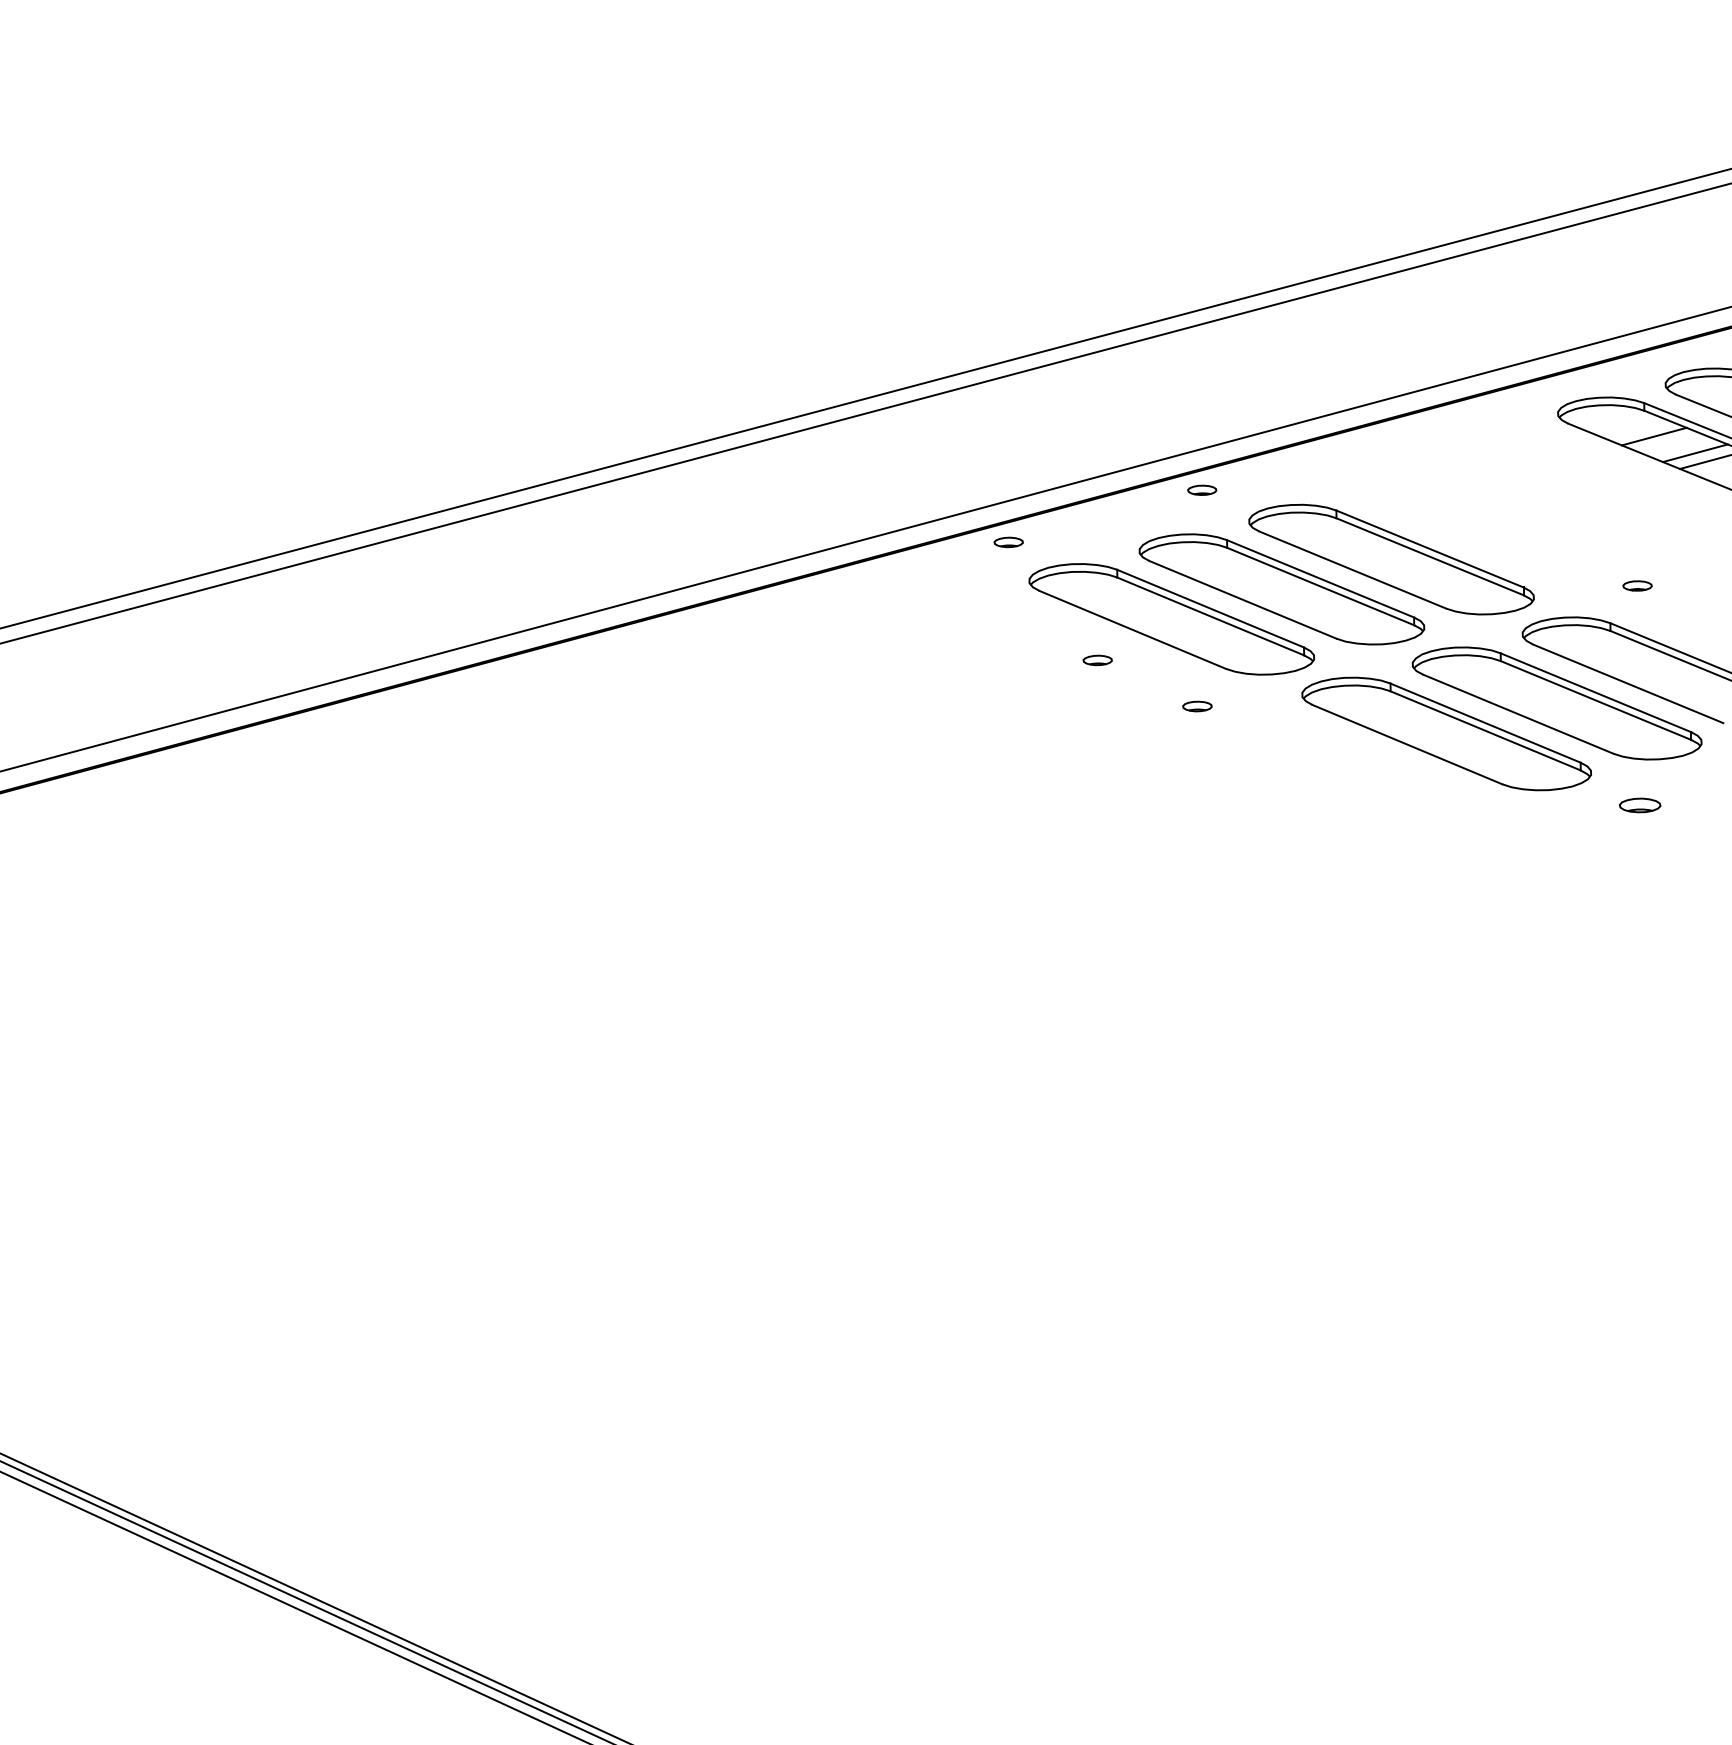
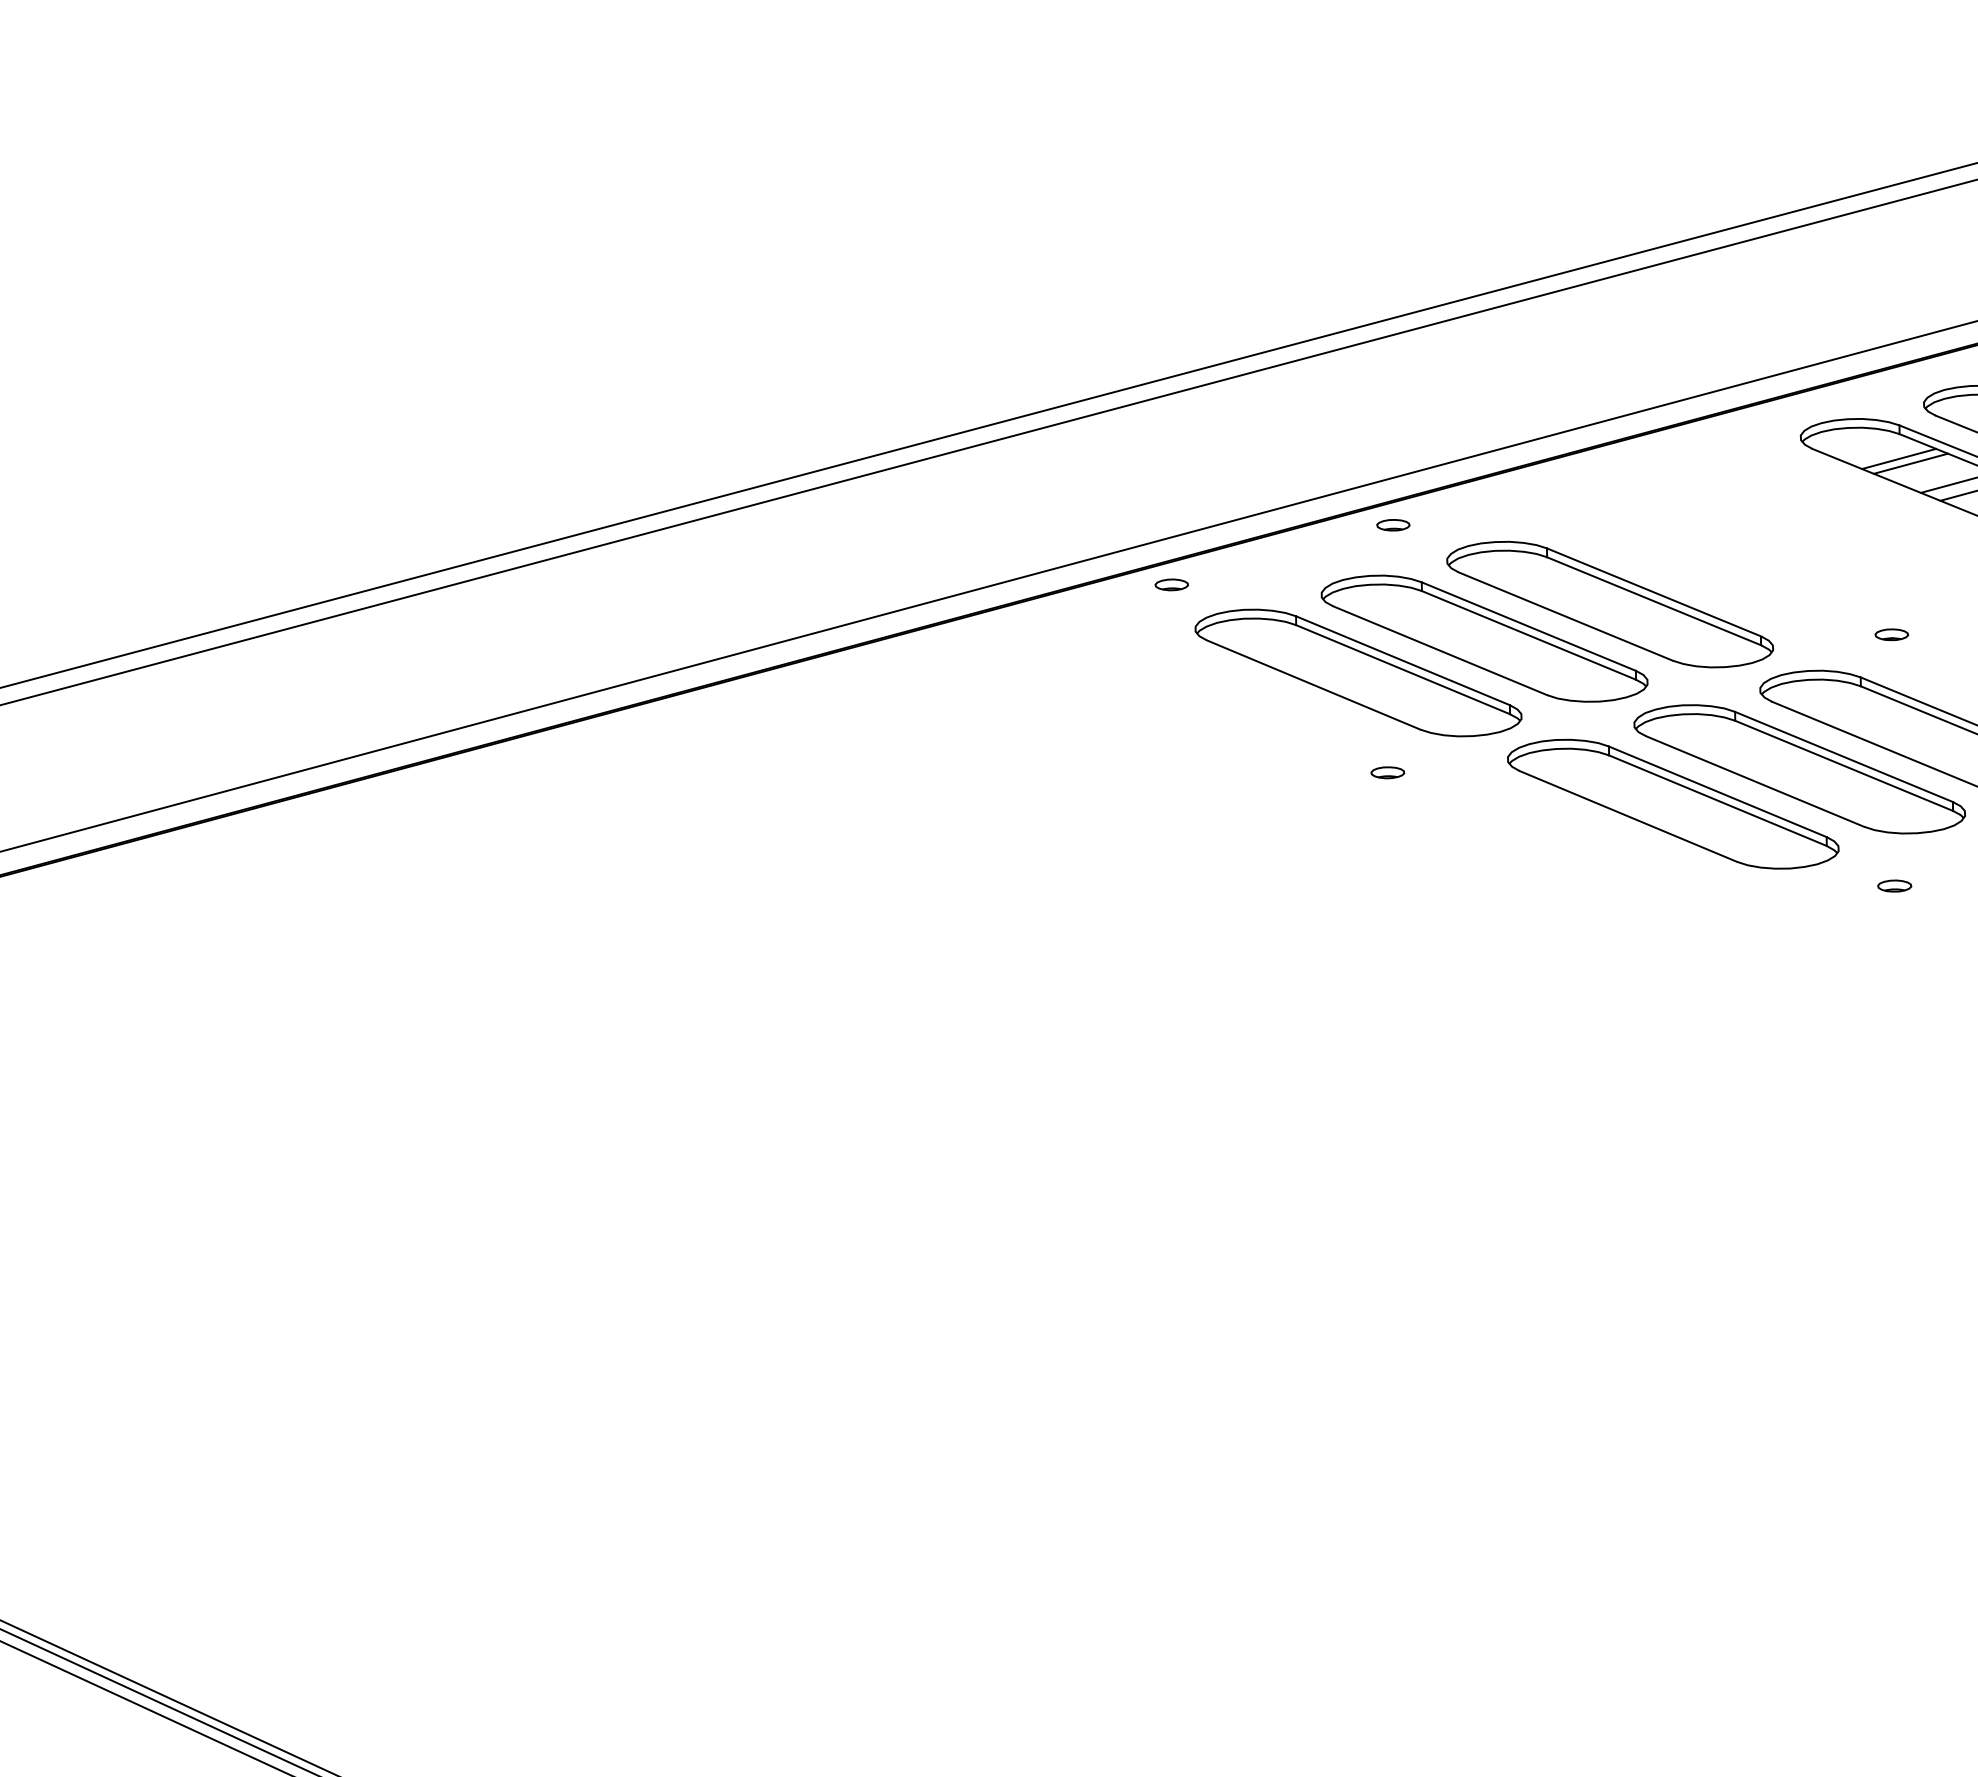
line: (1643, 432) -> (1898, 459), added
part: (1097, 660) -> (1273, 720), removed
part: (1639, 805) -> (1894, 886), size x0.71

